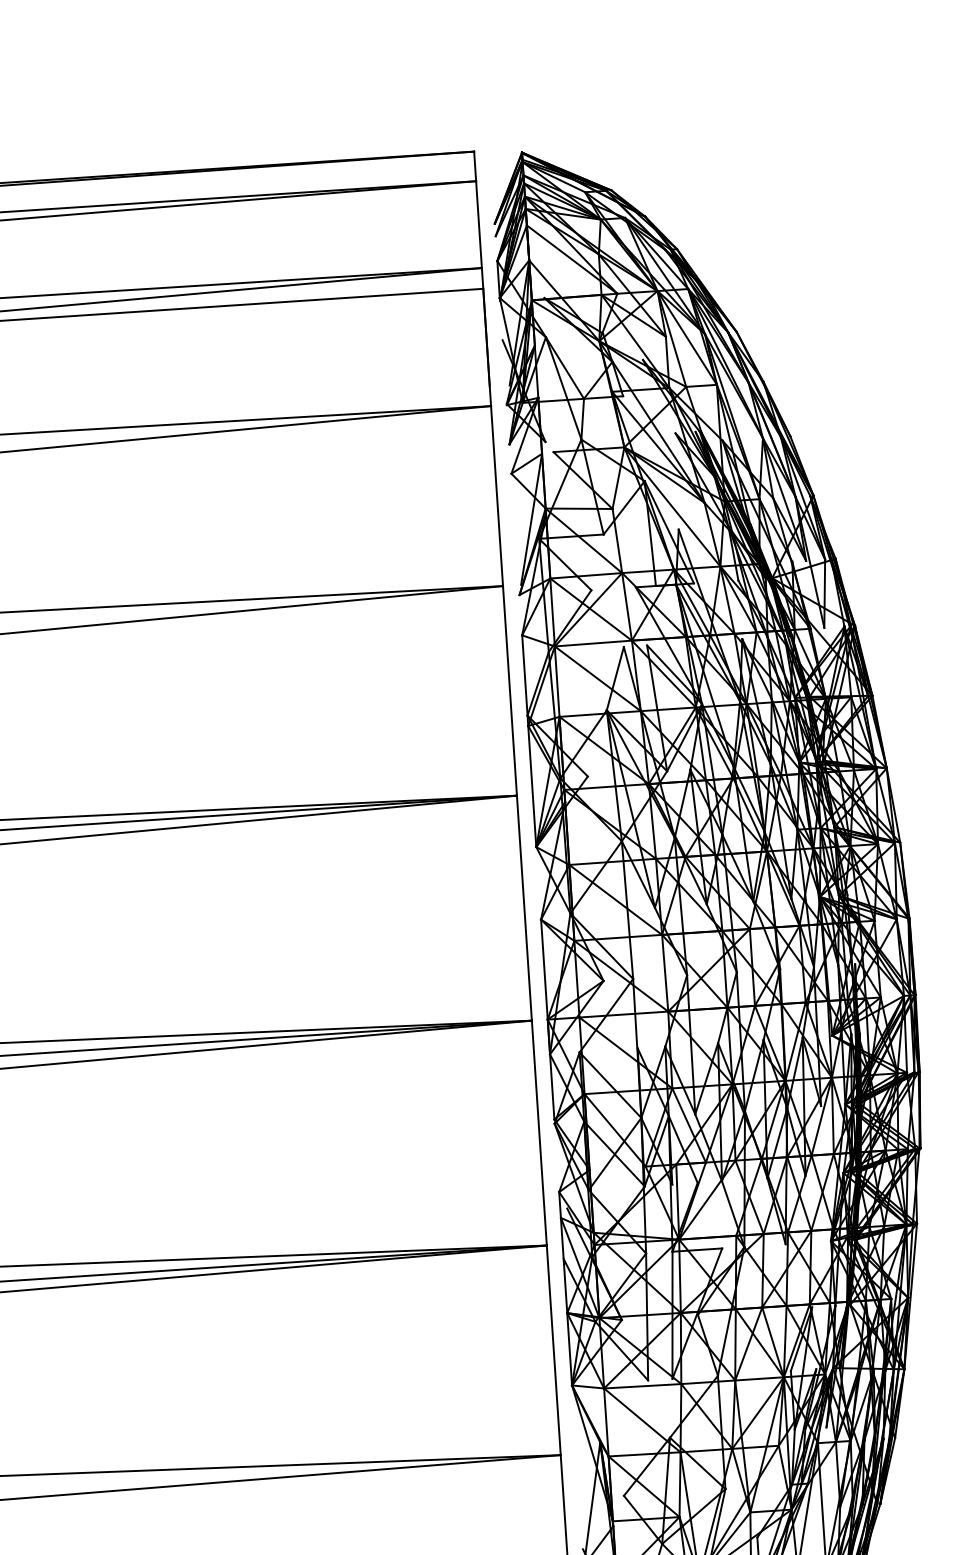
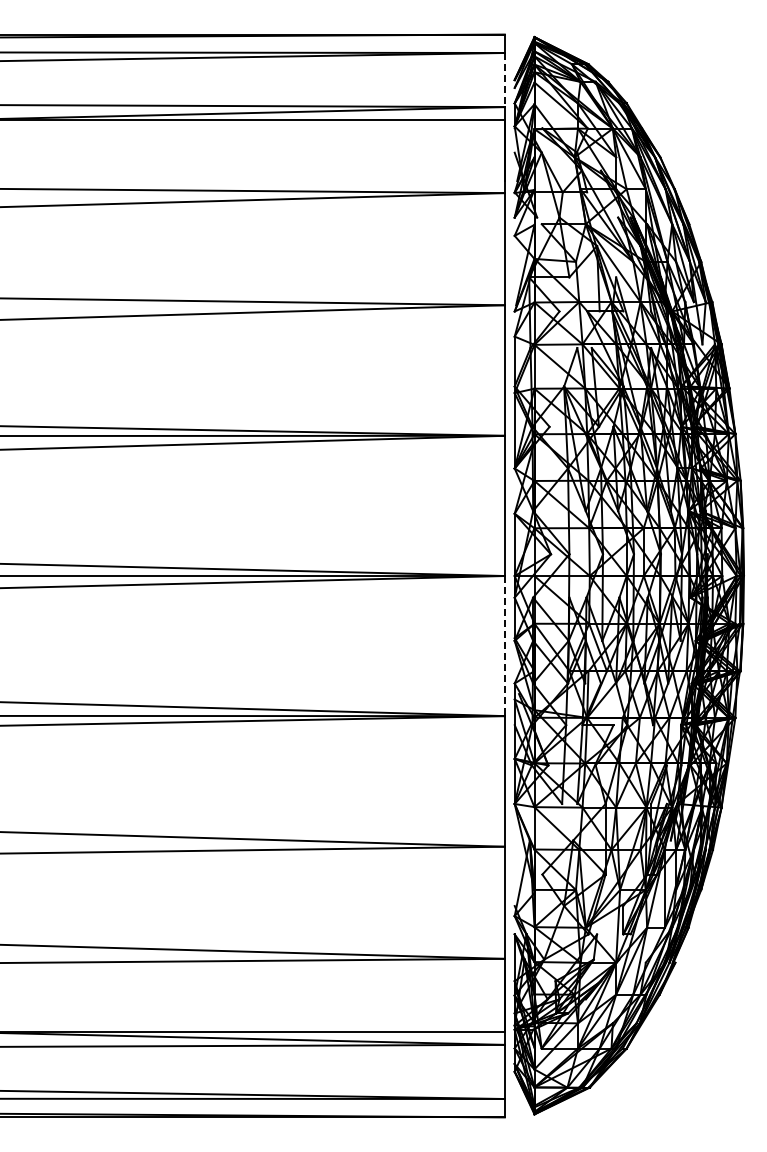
line: (478, 225) -> (504, 80), solid -> dashed
line: (538, 1133) -> (504, 646), solid -> dashed

